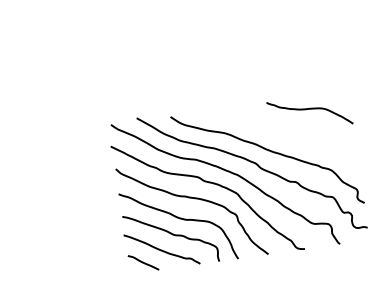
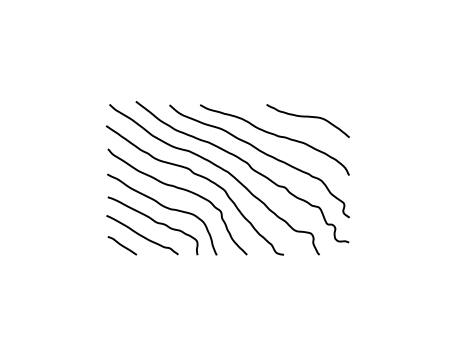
curve: (280, 132) -> (276, 136), added

